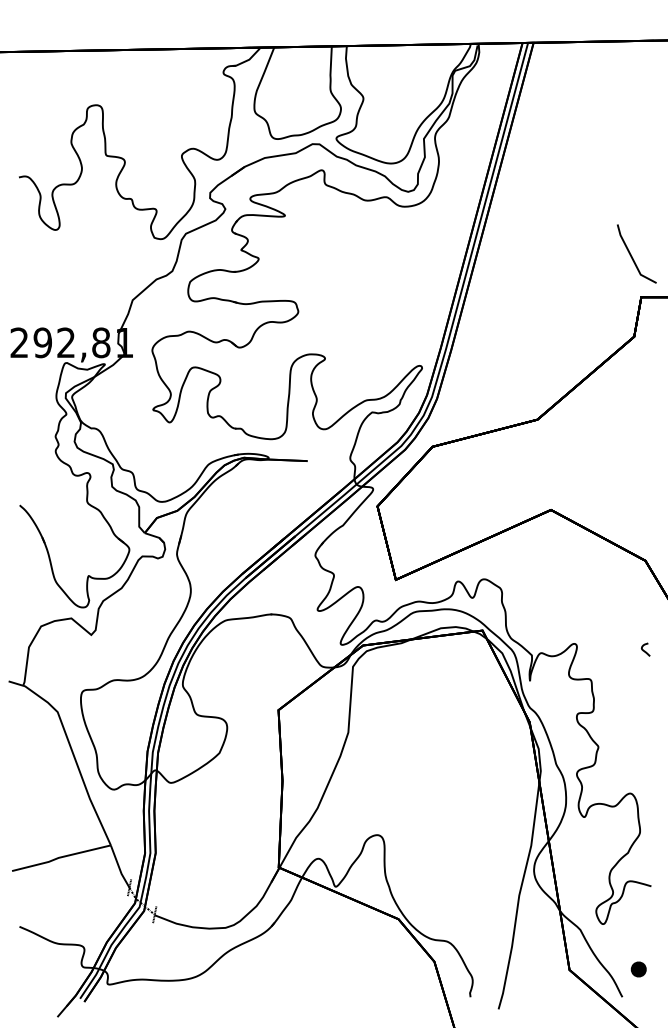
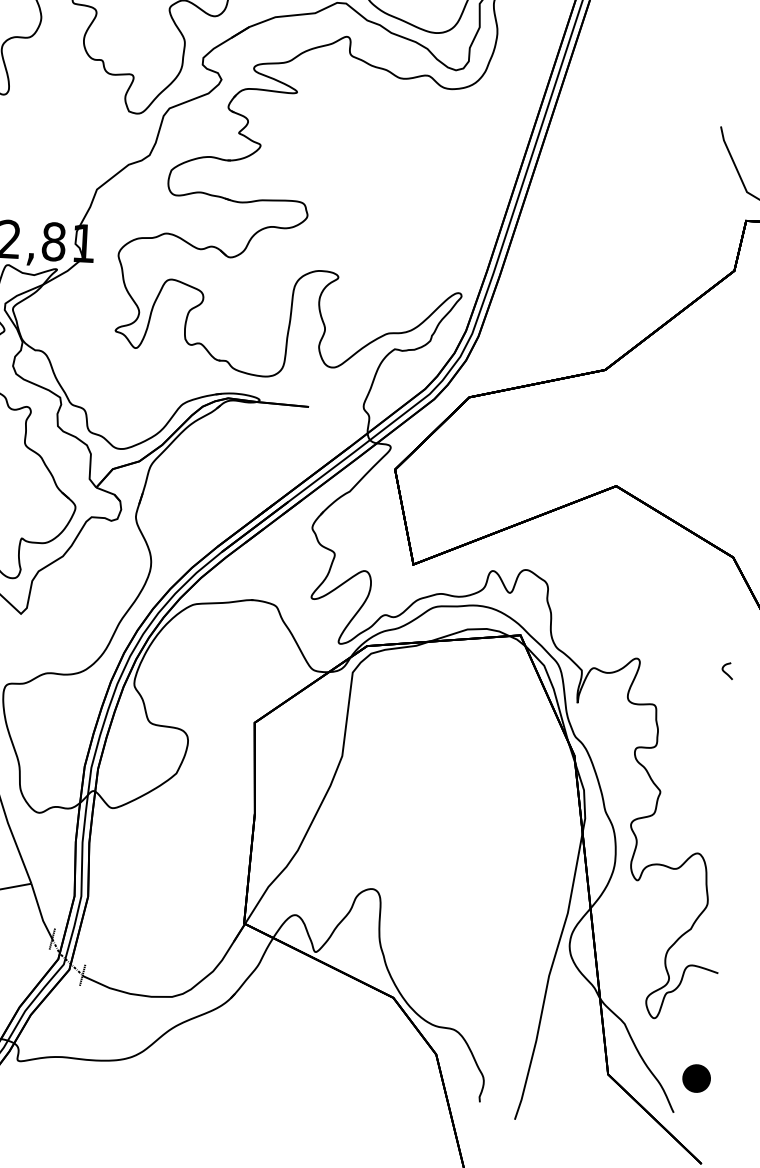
part: (638, 969) -> (696, 1078), size x1.4

